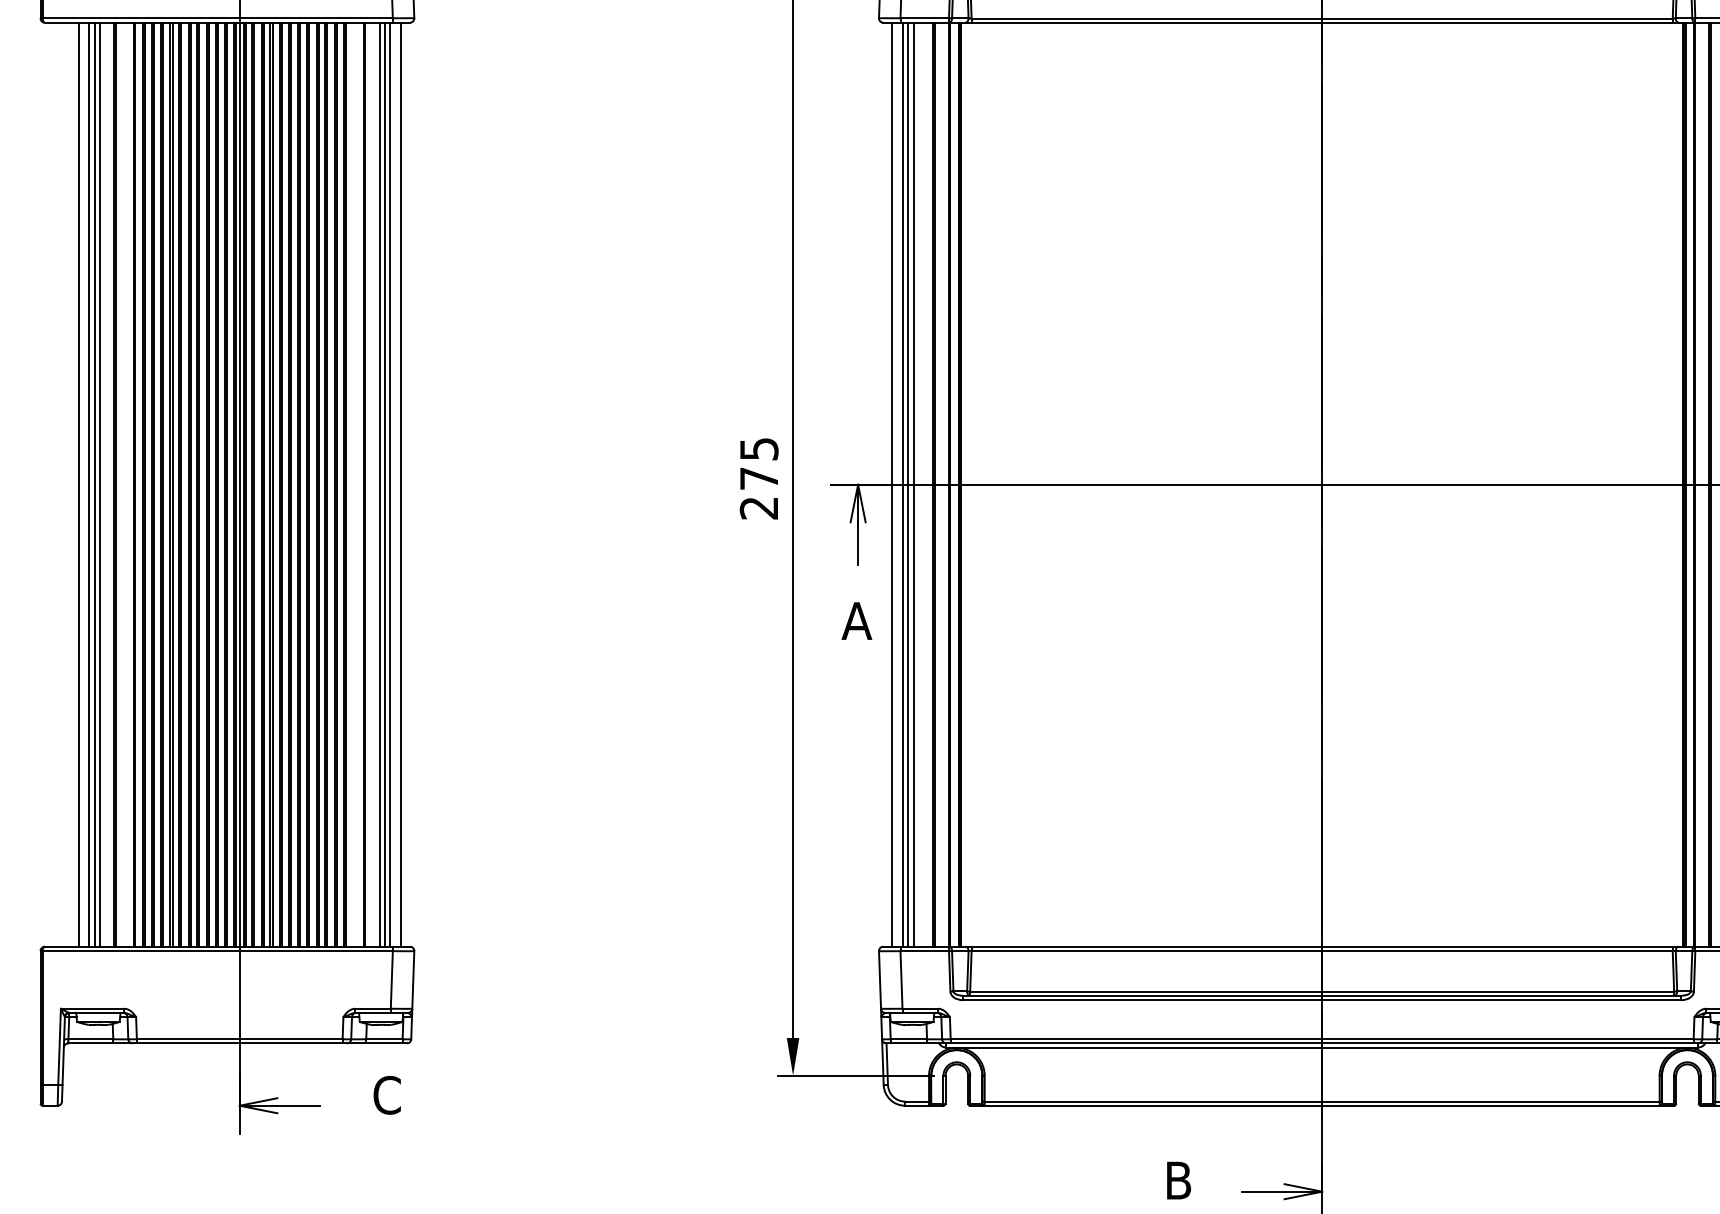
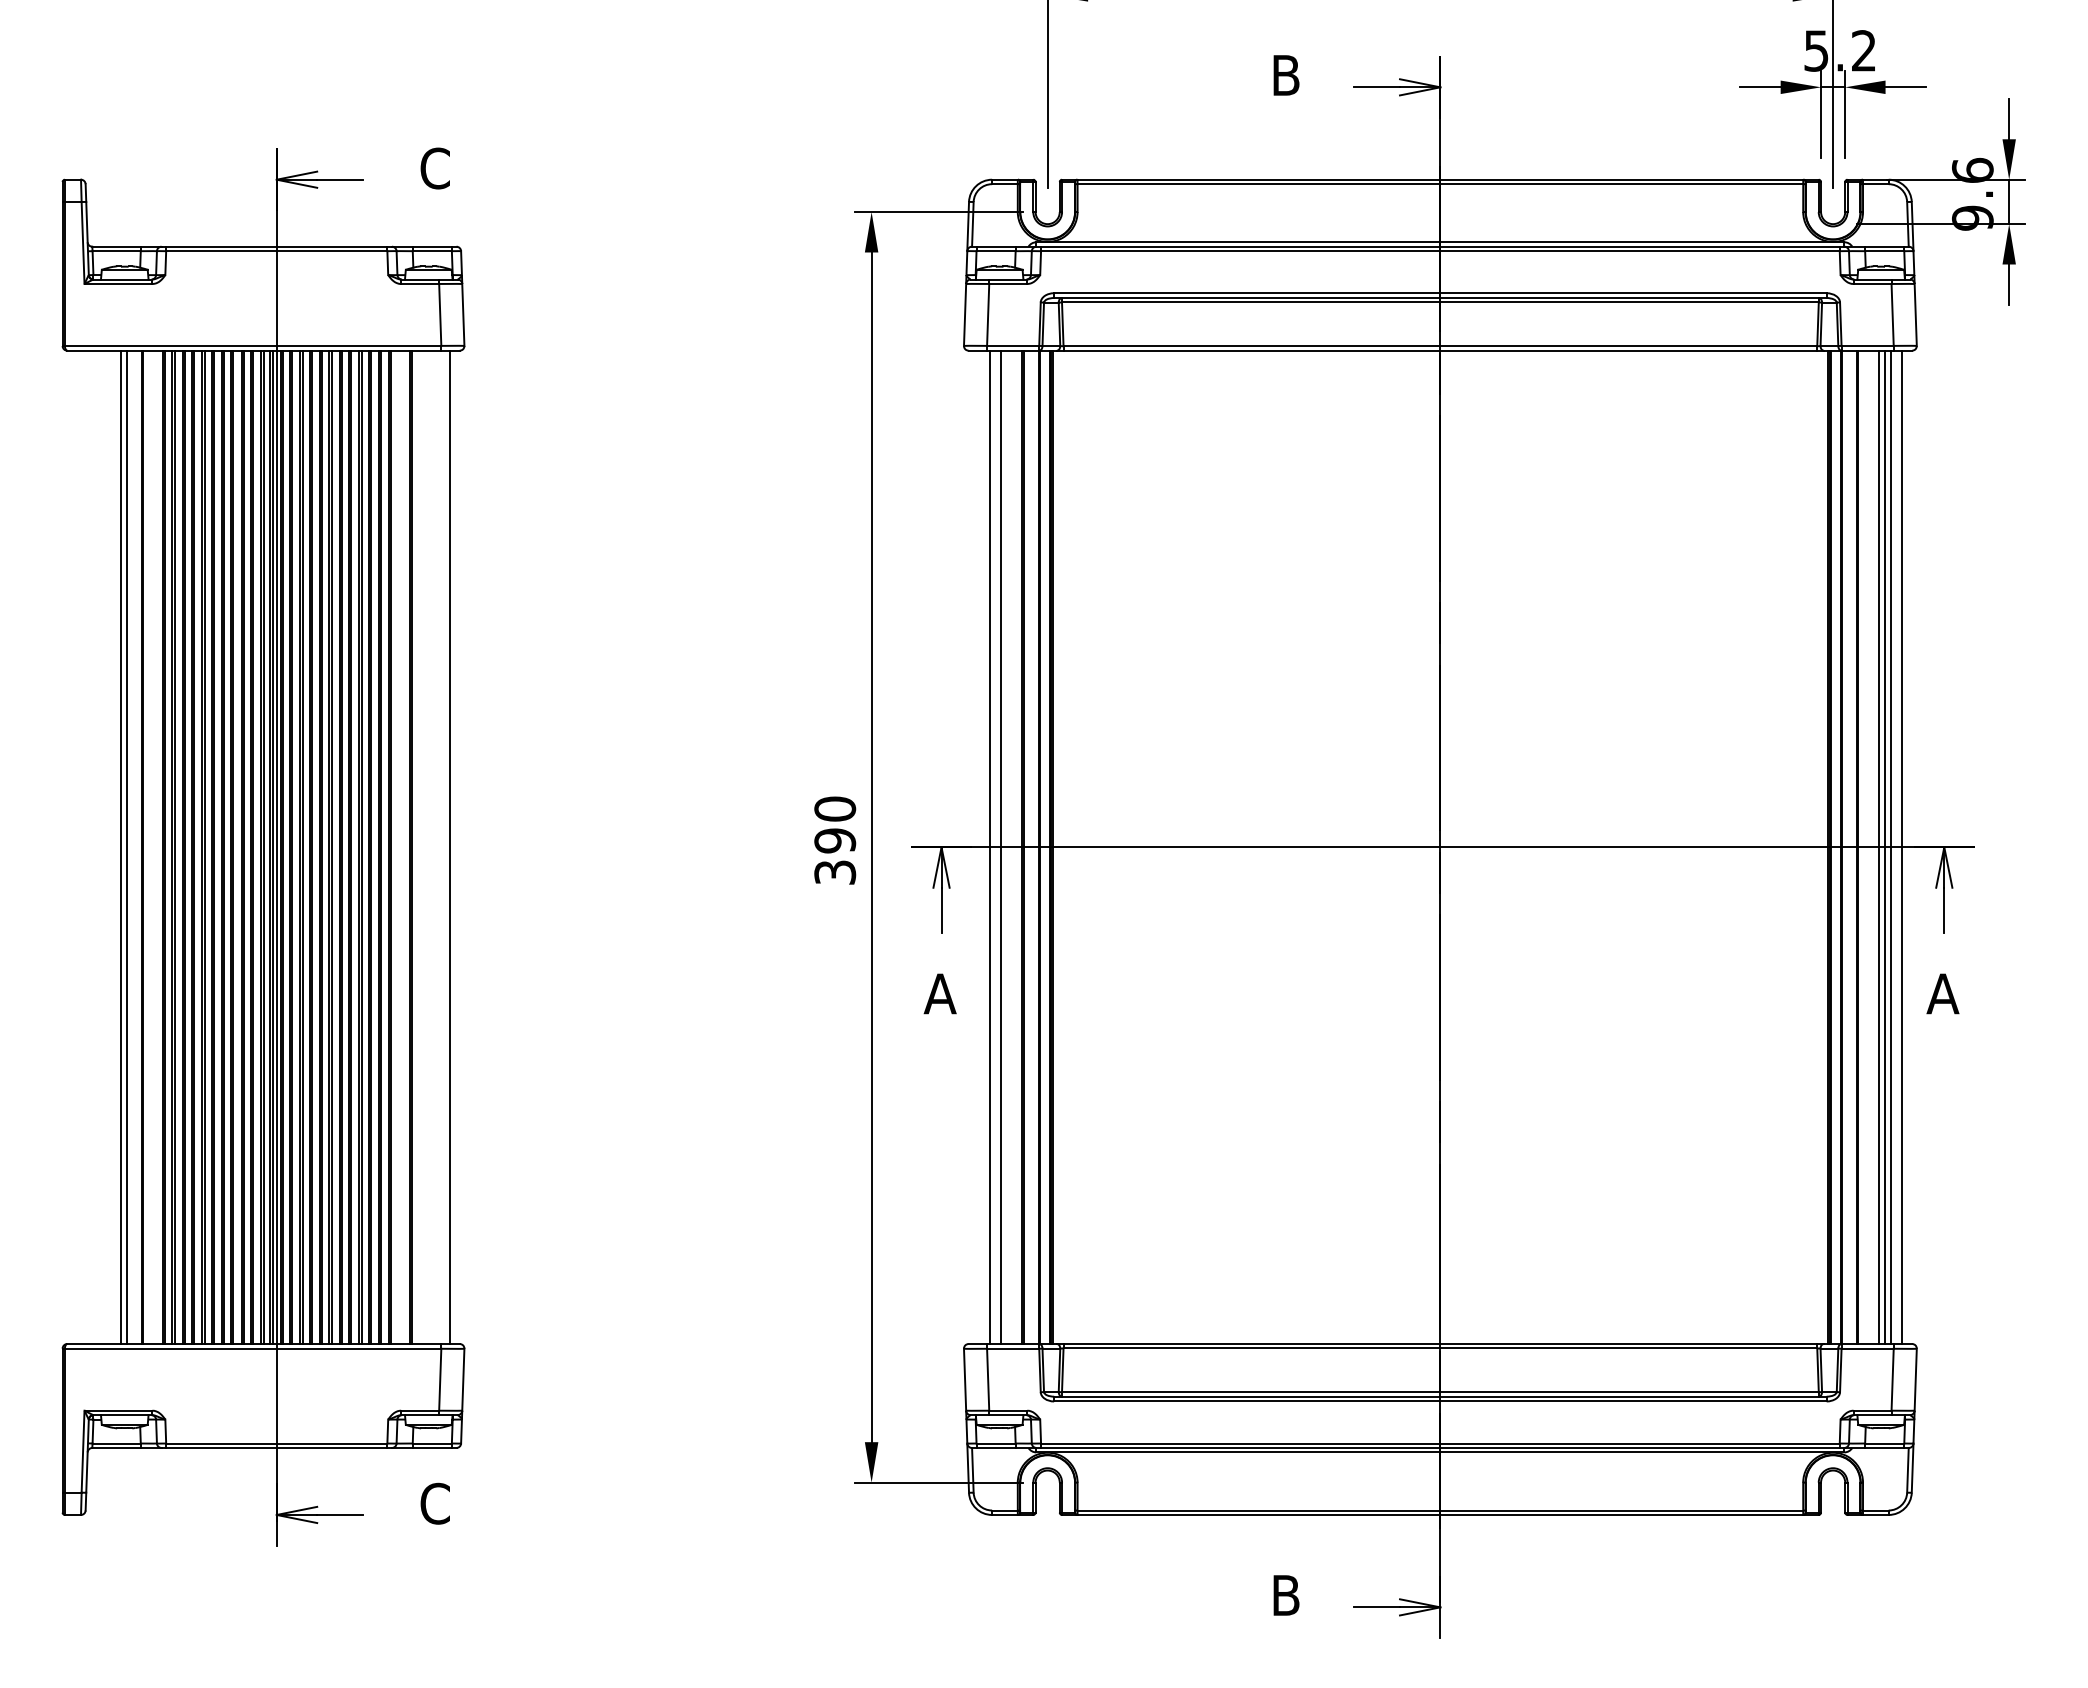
text: (759, 478) -> (835, 840), 275 -> 390
line: (78, 484) -> (103, 847), removed
line: (88, 484) -> (114, 847), removed
line: (379, 484) -> (427, 847), removed
line: (384, 484) -> (432, 847), removed
line: (390, 484) -> (438, 847), removed
line: (892, 484) -> (978, 847), removed
line: (908, 484) -> (995, 847), removed

